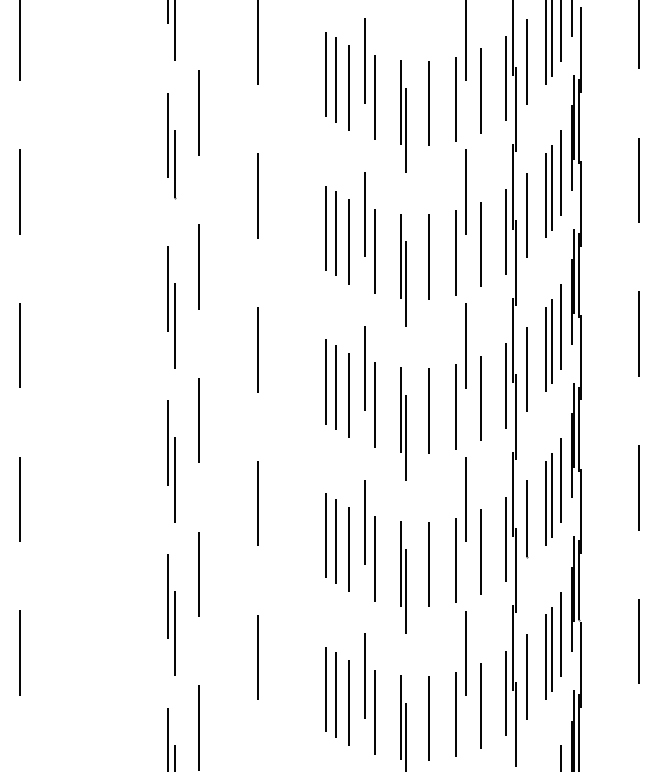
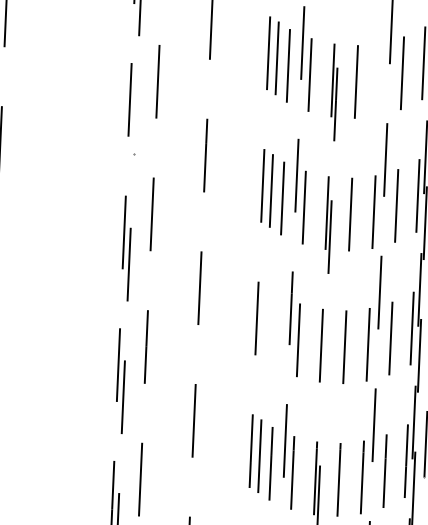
line: (455, 98) -> (379, 78), removed
line: (174, 163) -> (134, 124), removed
line: (335, 387) -> (265, 323), removed
line: (349, 395) -> (277, 331), removed
line: (405, 437) -> (323, 369), removed

